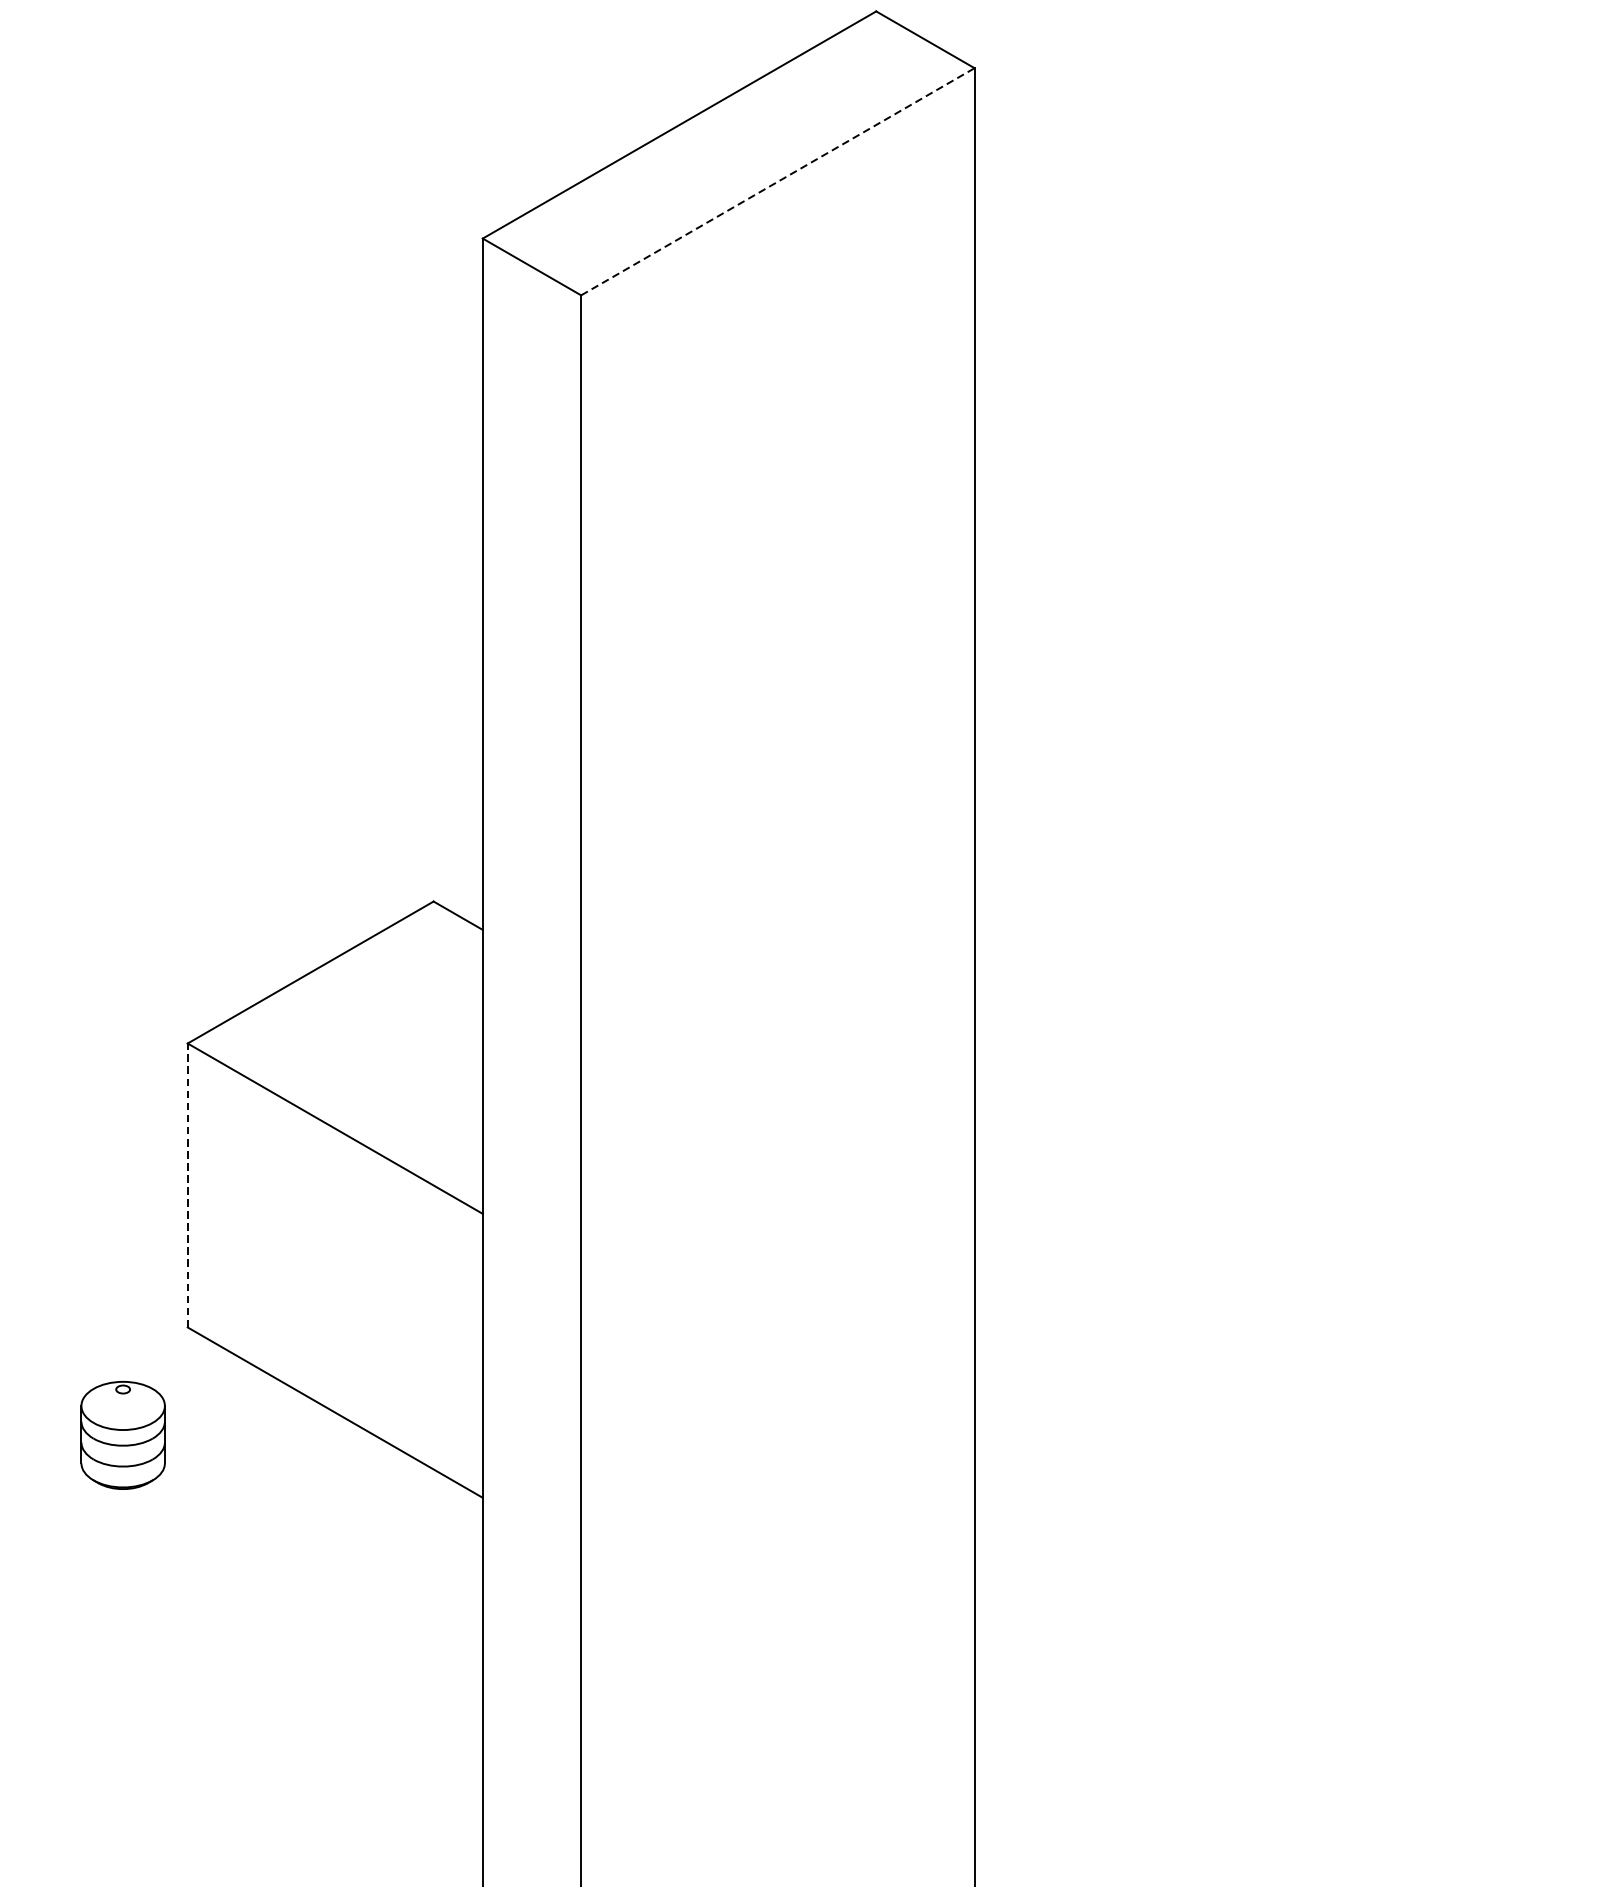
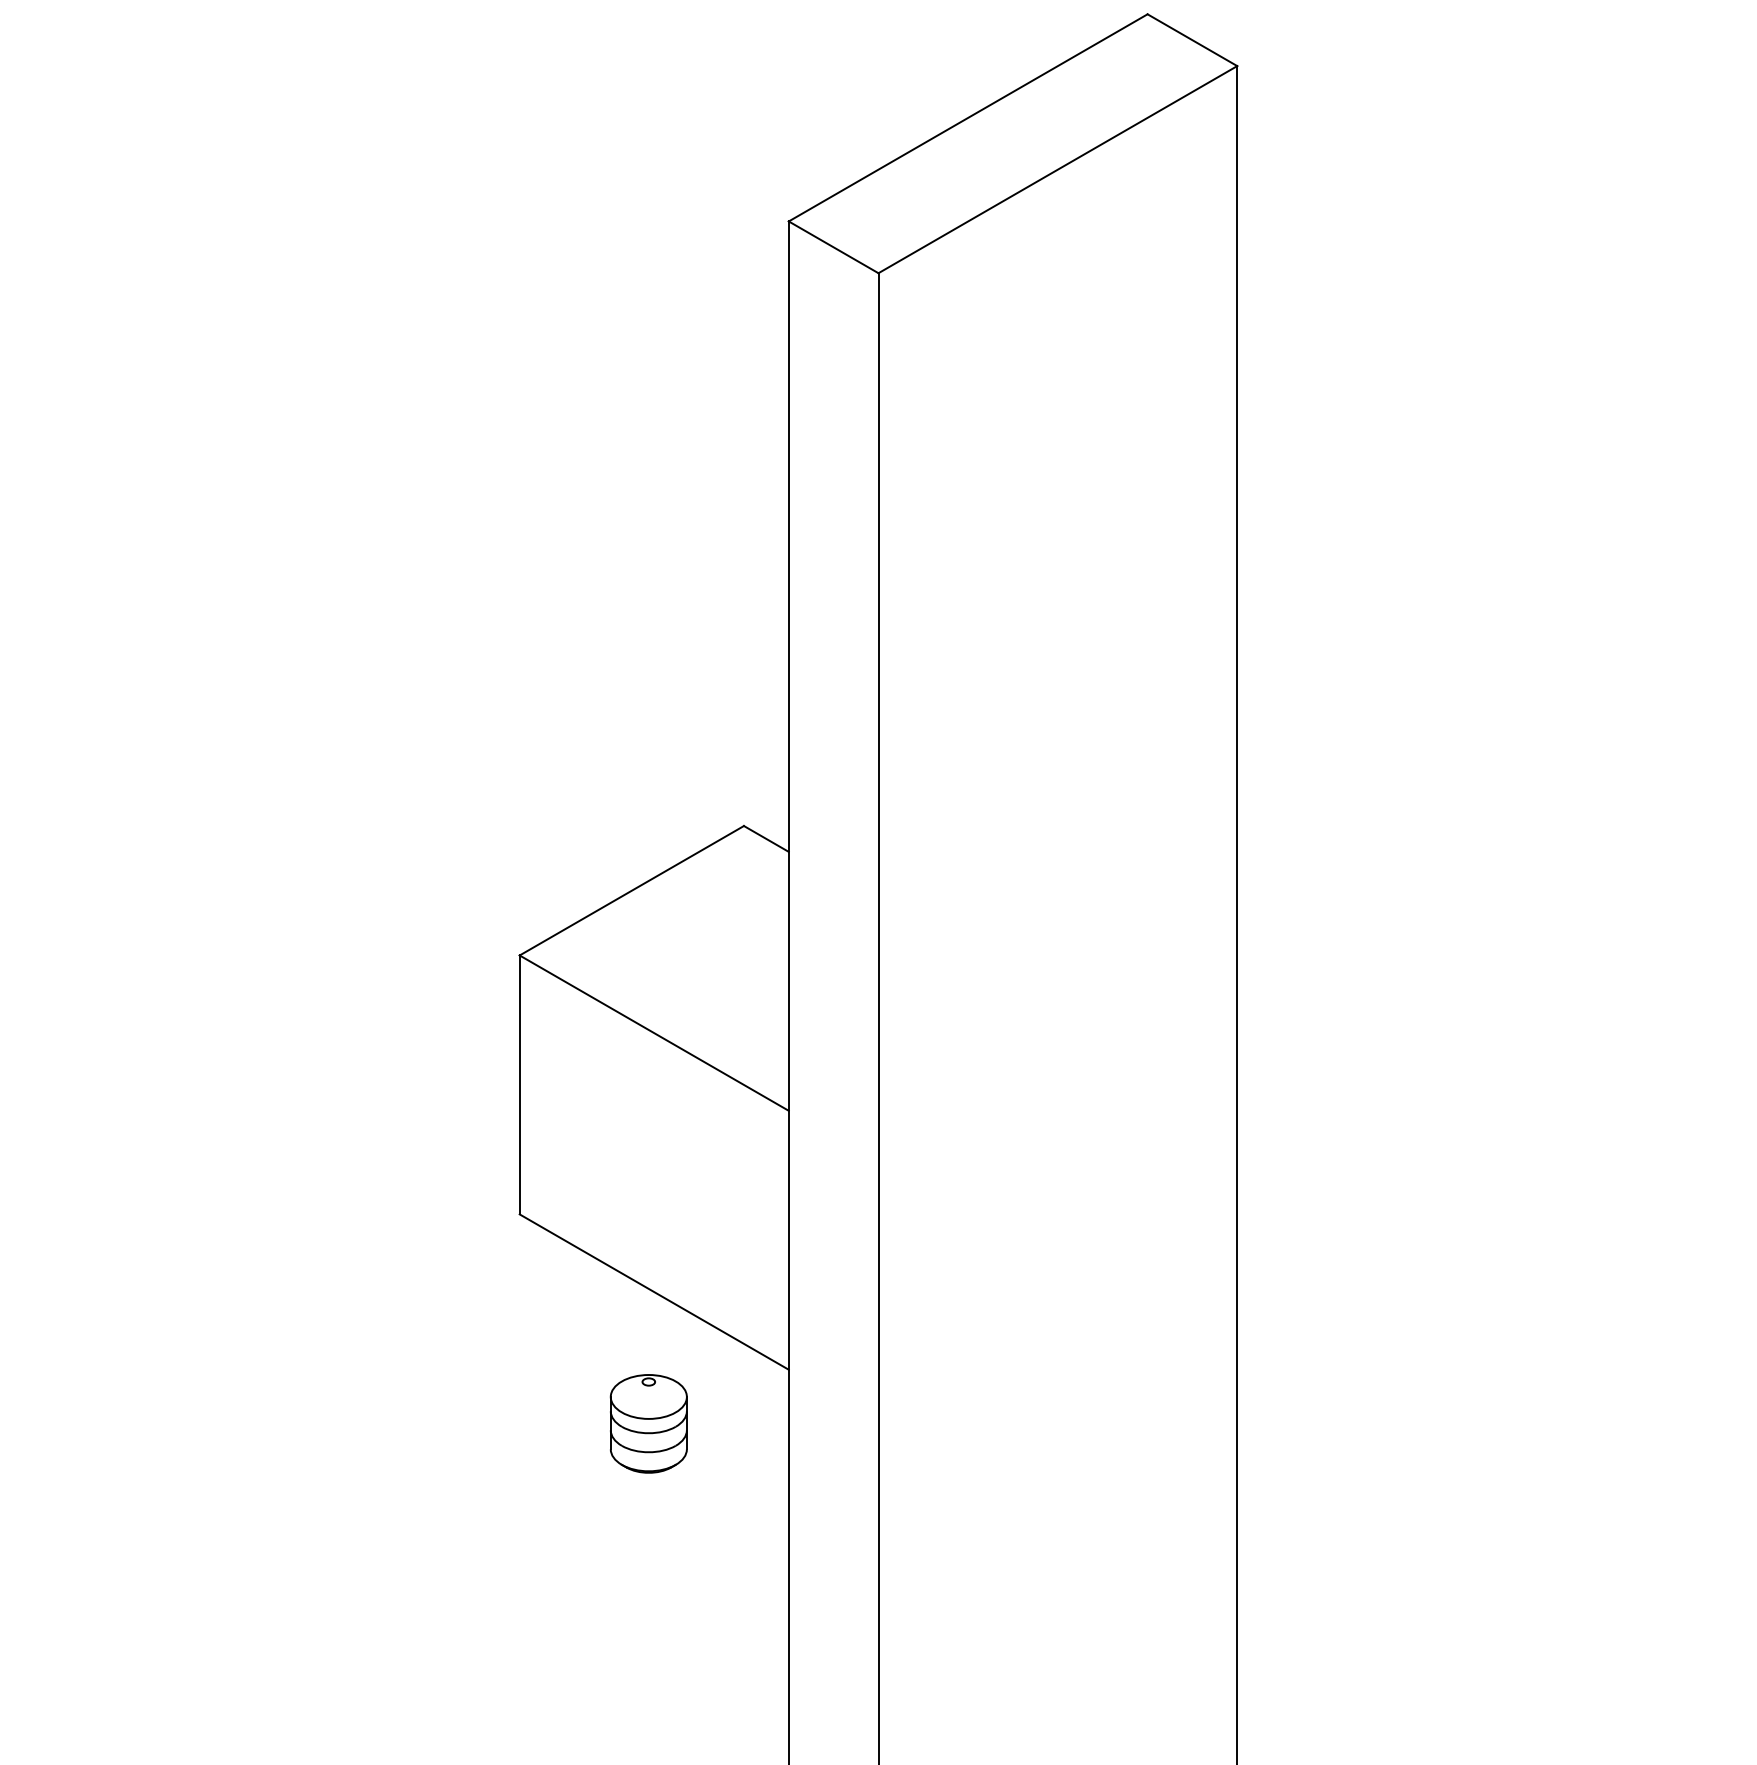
line: (778, 181) -> (1058, 169), dashed -> solid
line: (187, 1185) -> (519, 1084), dashed -> solid
part: (122, 1435) -> (648, 1423), moved

